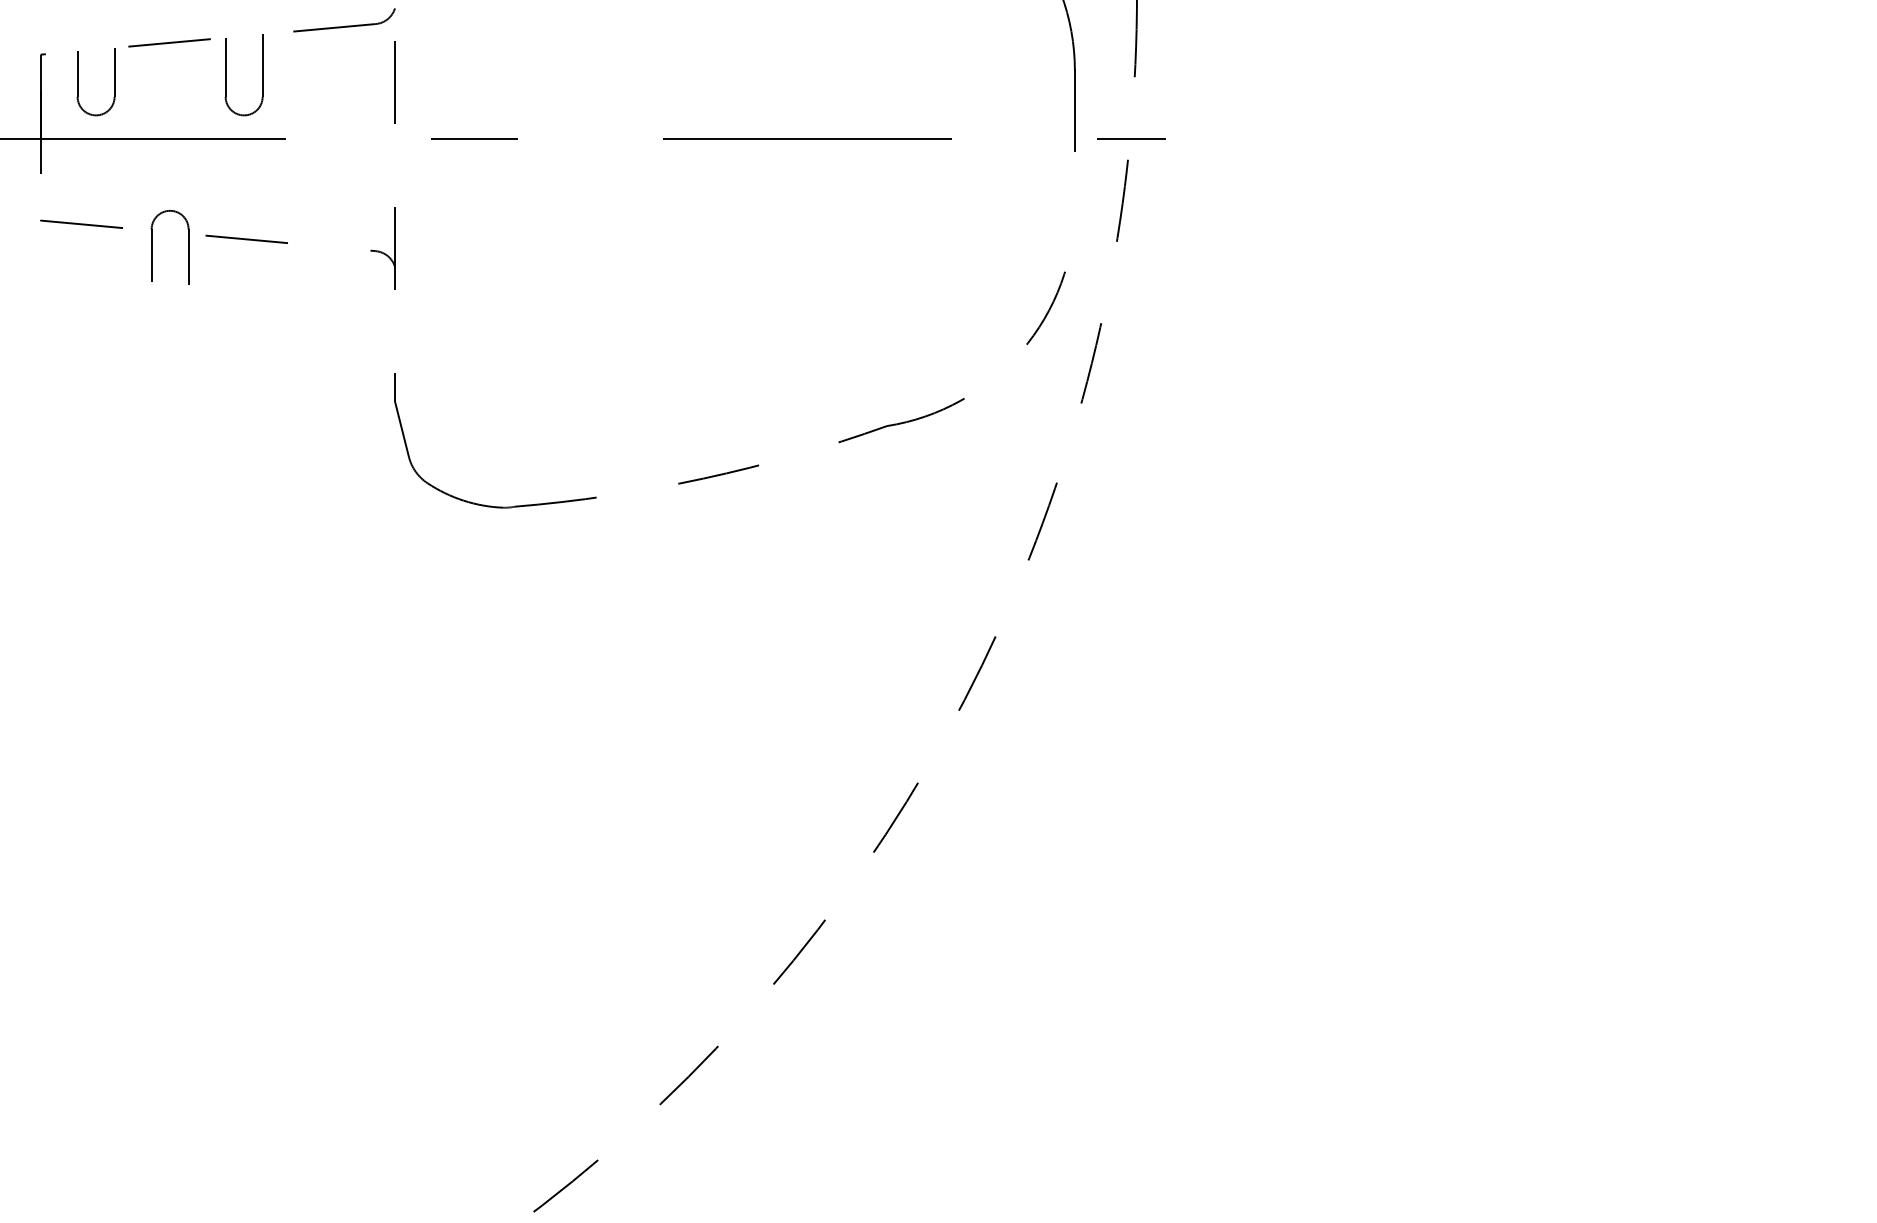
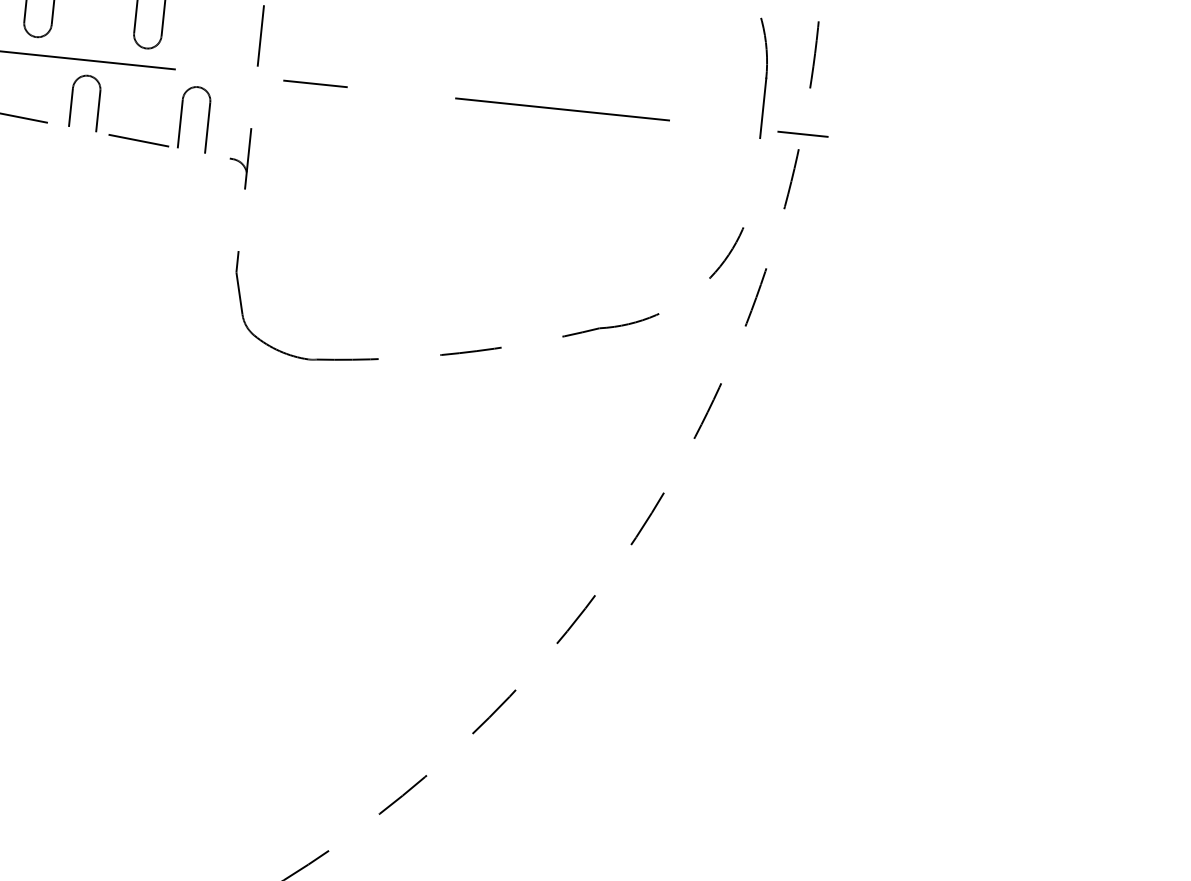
part: (300, 202) -> (181, 117), added
part: (152, 246) -> (72, 100), moved

